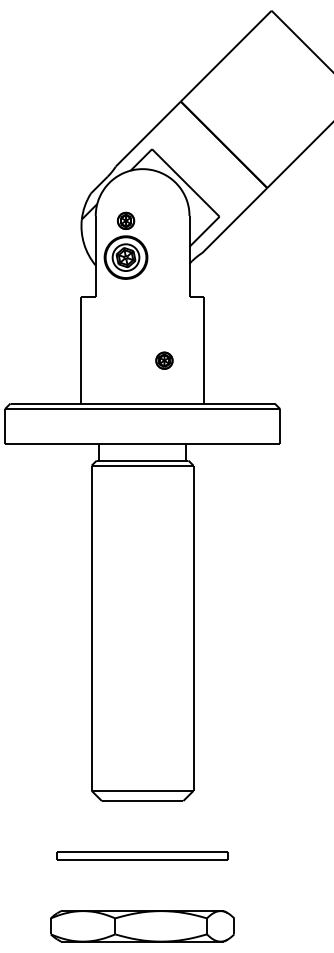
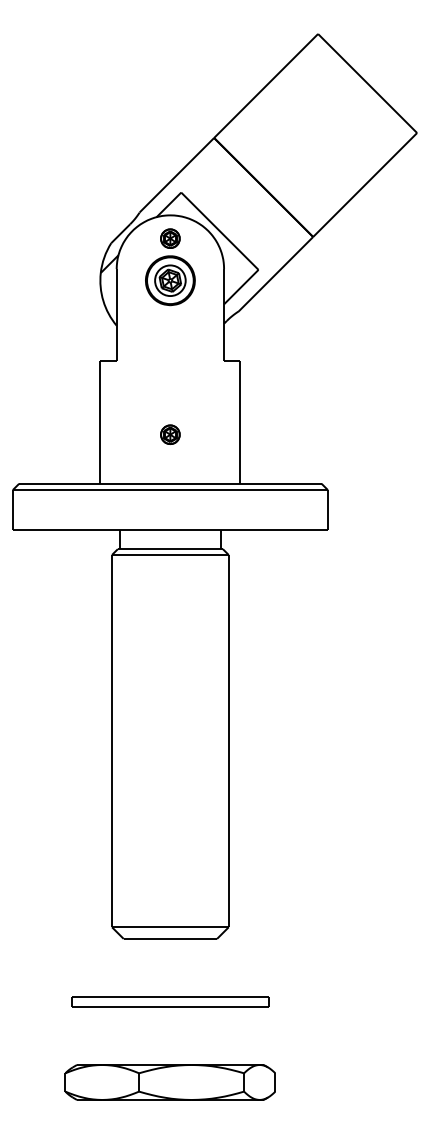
part: (126, 246) -> (170, 267), moved
part: (164, 360) -> (170, 434), moved

